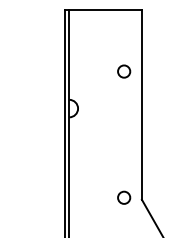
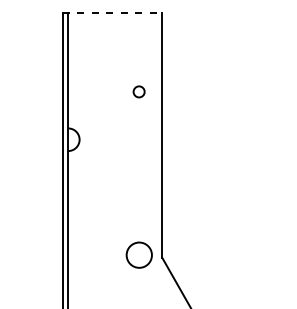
line: (103, 10) -> (112, 12), solid -> dashed
circle: (123, 71) -> (138, 91), size x0.7
circle: (123, 197) -> (138, 254), size x1.6

